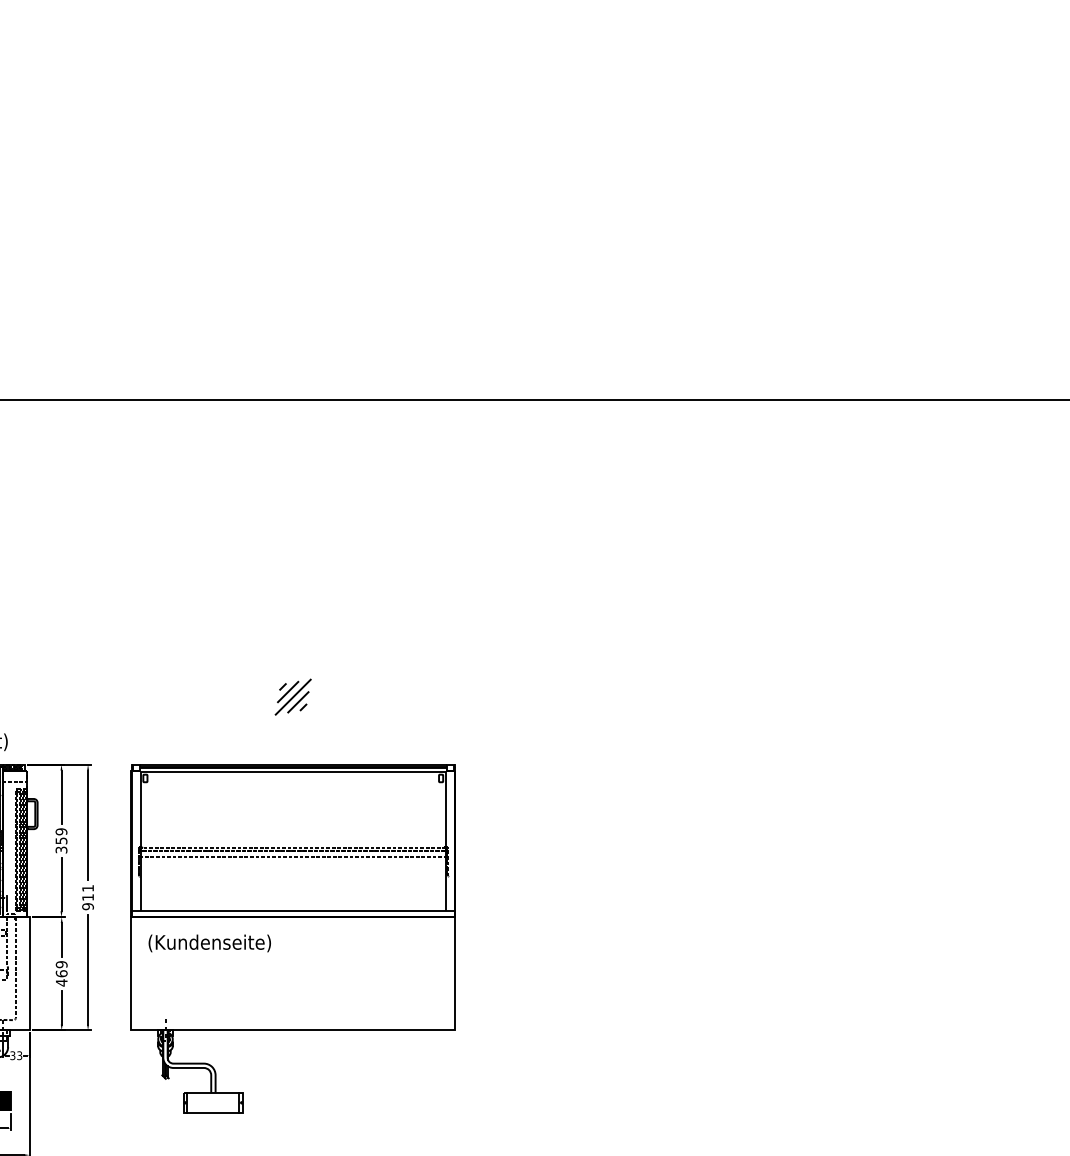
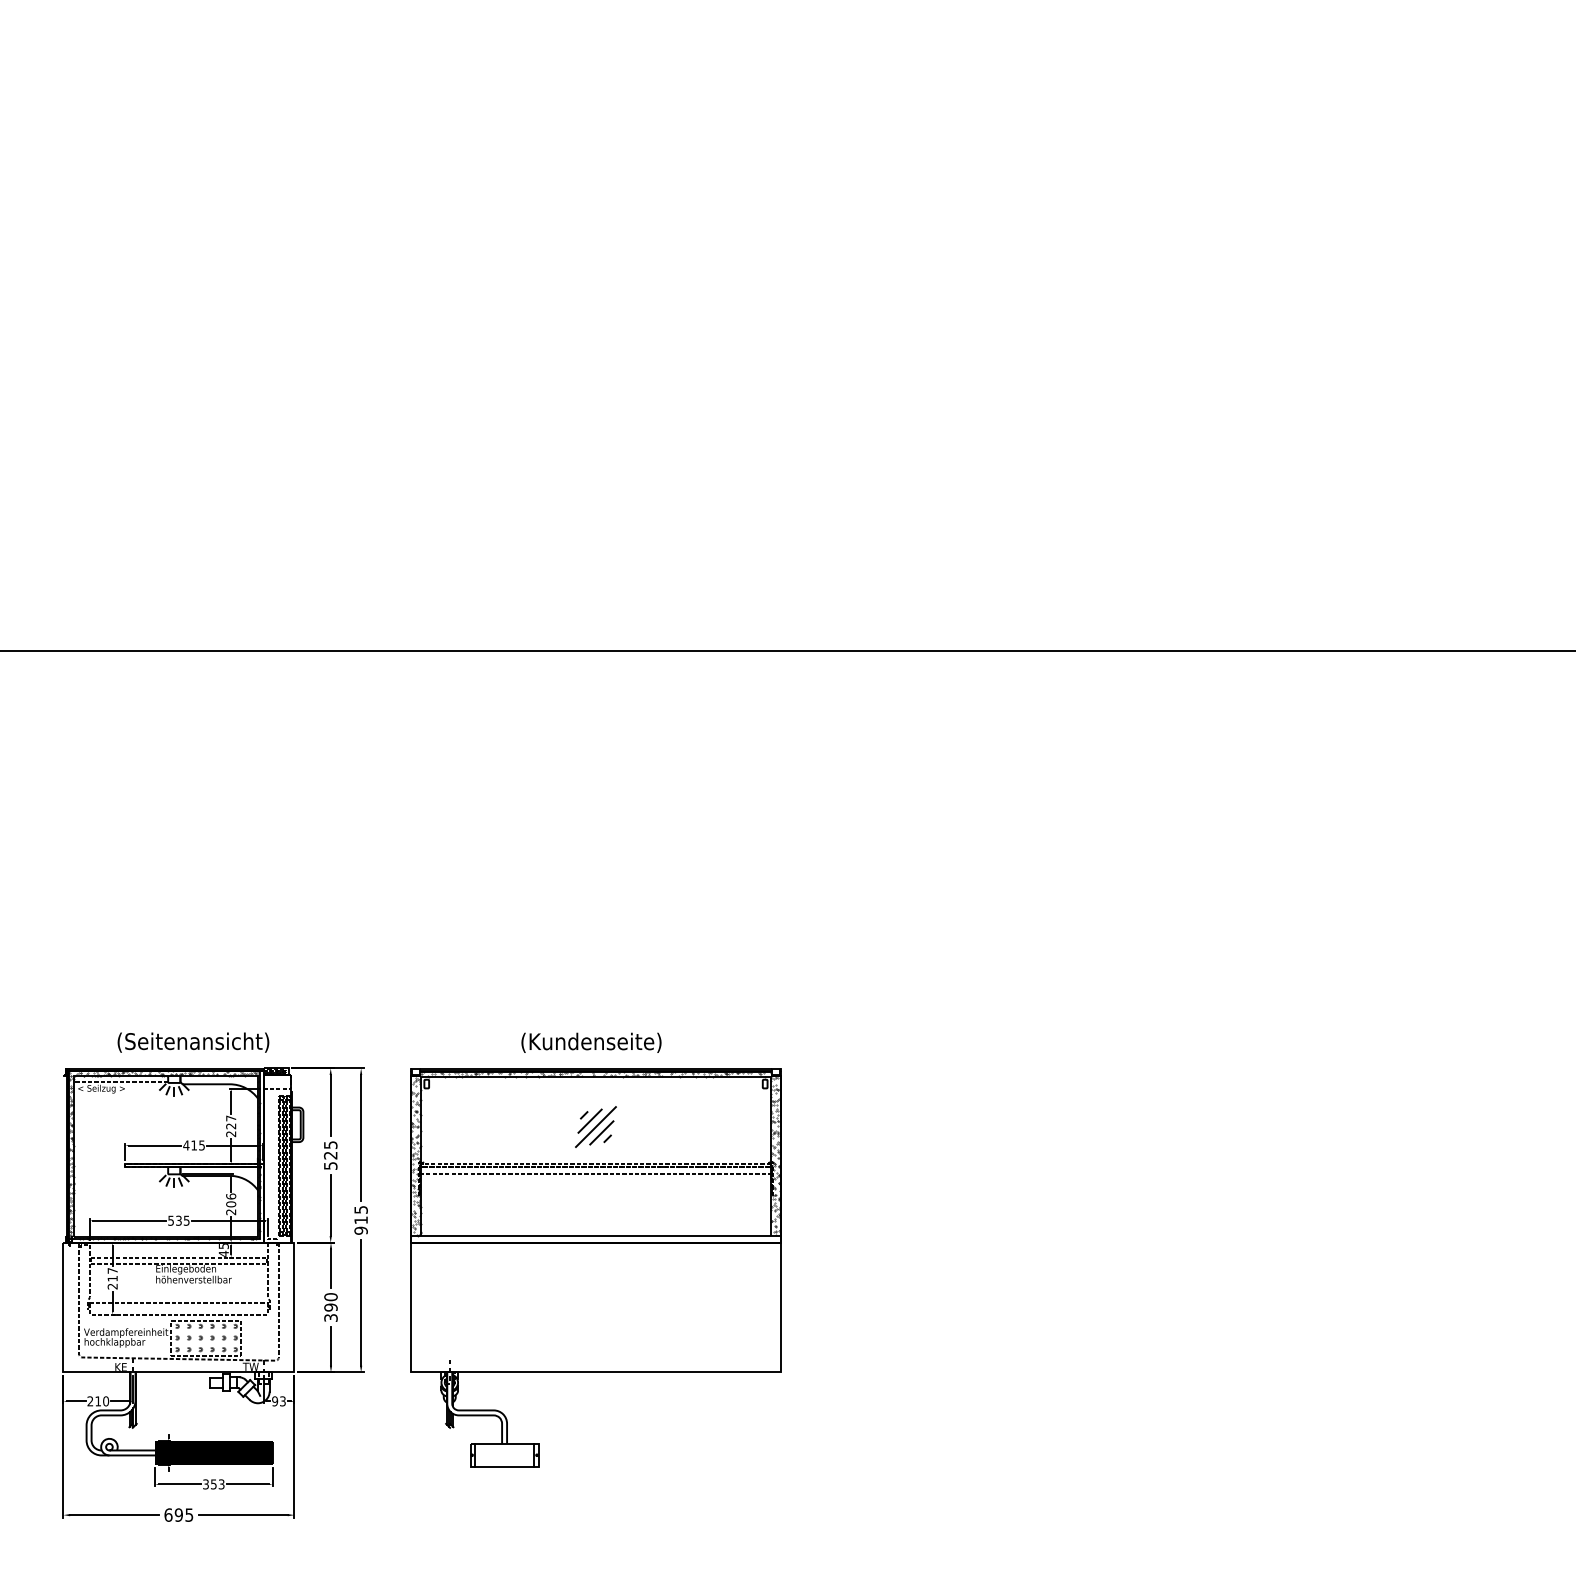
part: (292, 696) -> (595, 1126), moved
hatch: (292, 839) -> (595, 1153), added
text: (61, 840) -> (330, 1155), 359 -> 525
text: (87, 888) -> (360, 1209), 911 -> 915
text: (209, 943) -> (591, 1042), moved
text: (61, 973) -> (330, 1307), 469 -> 390
text: (13, 1055) -> (275, 1401), 33 -> 93

